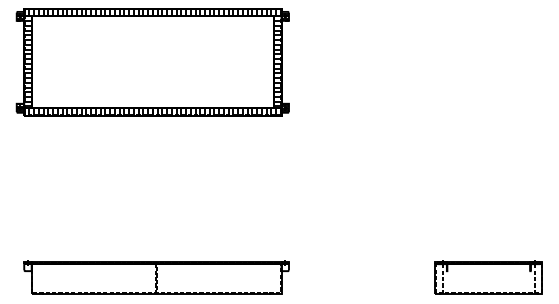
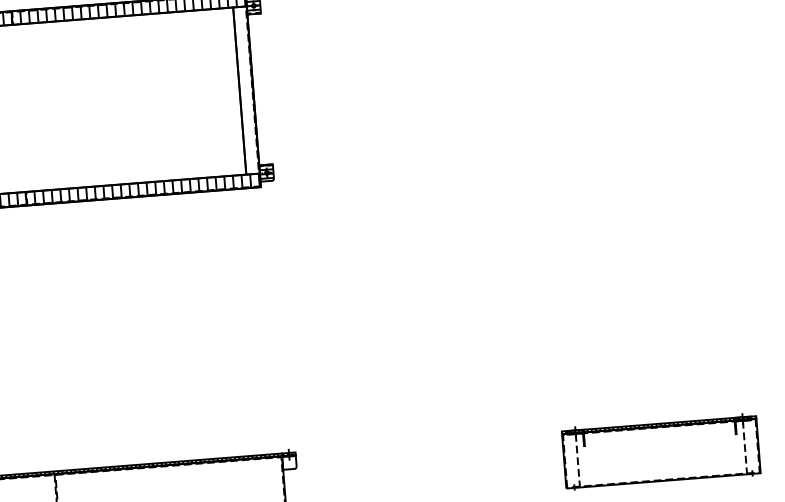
hatch: (277, 63) -> (246, 92), removed

